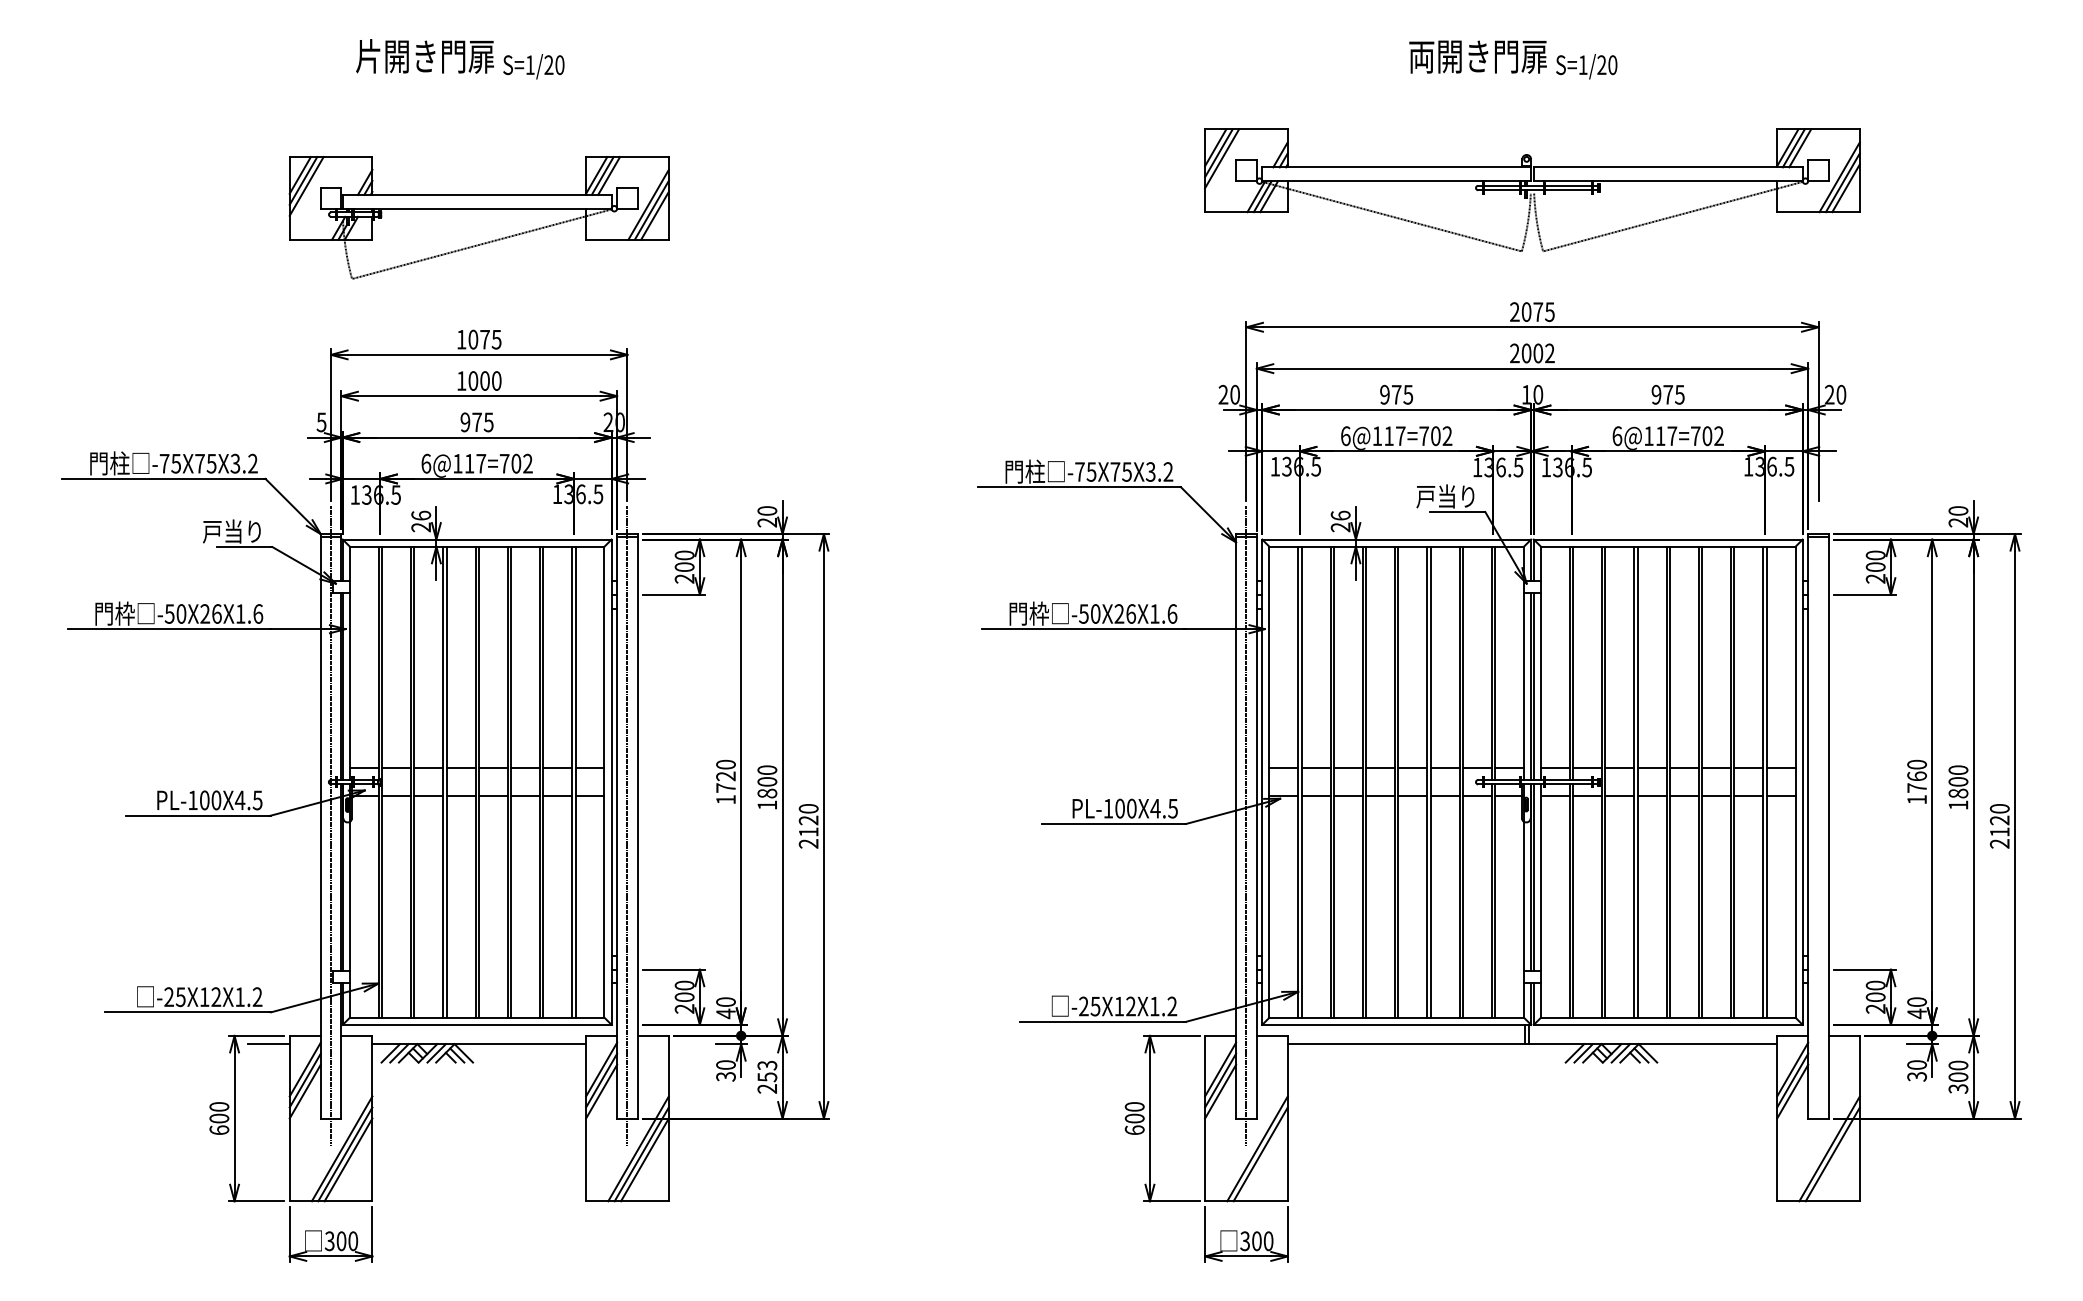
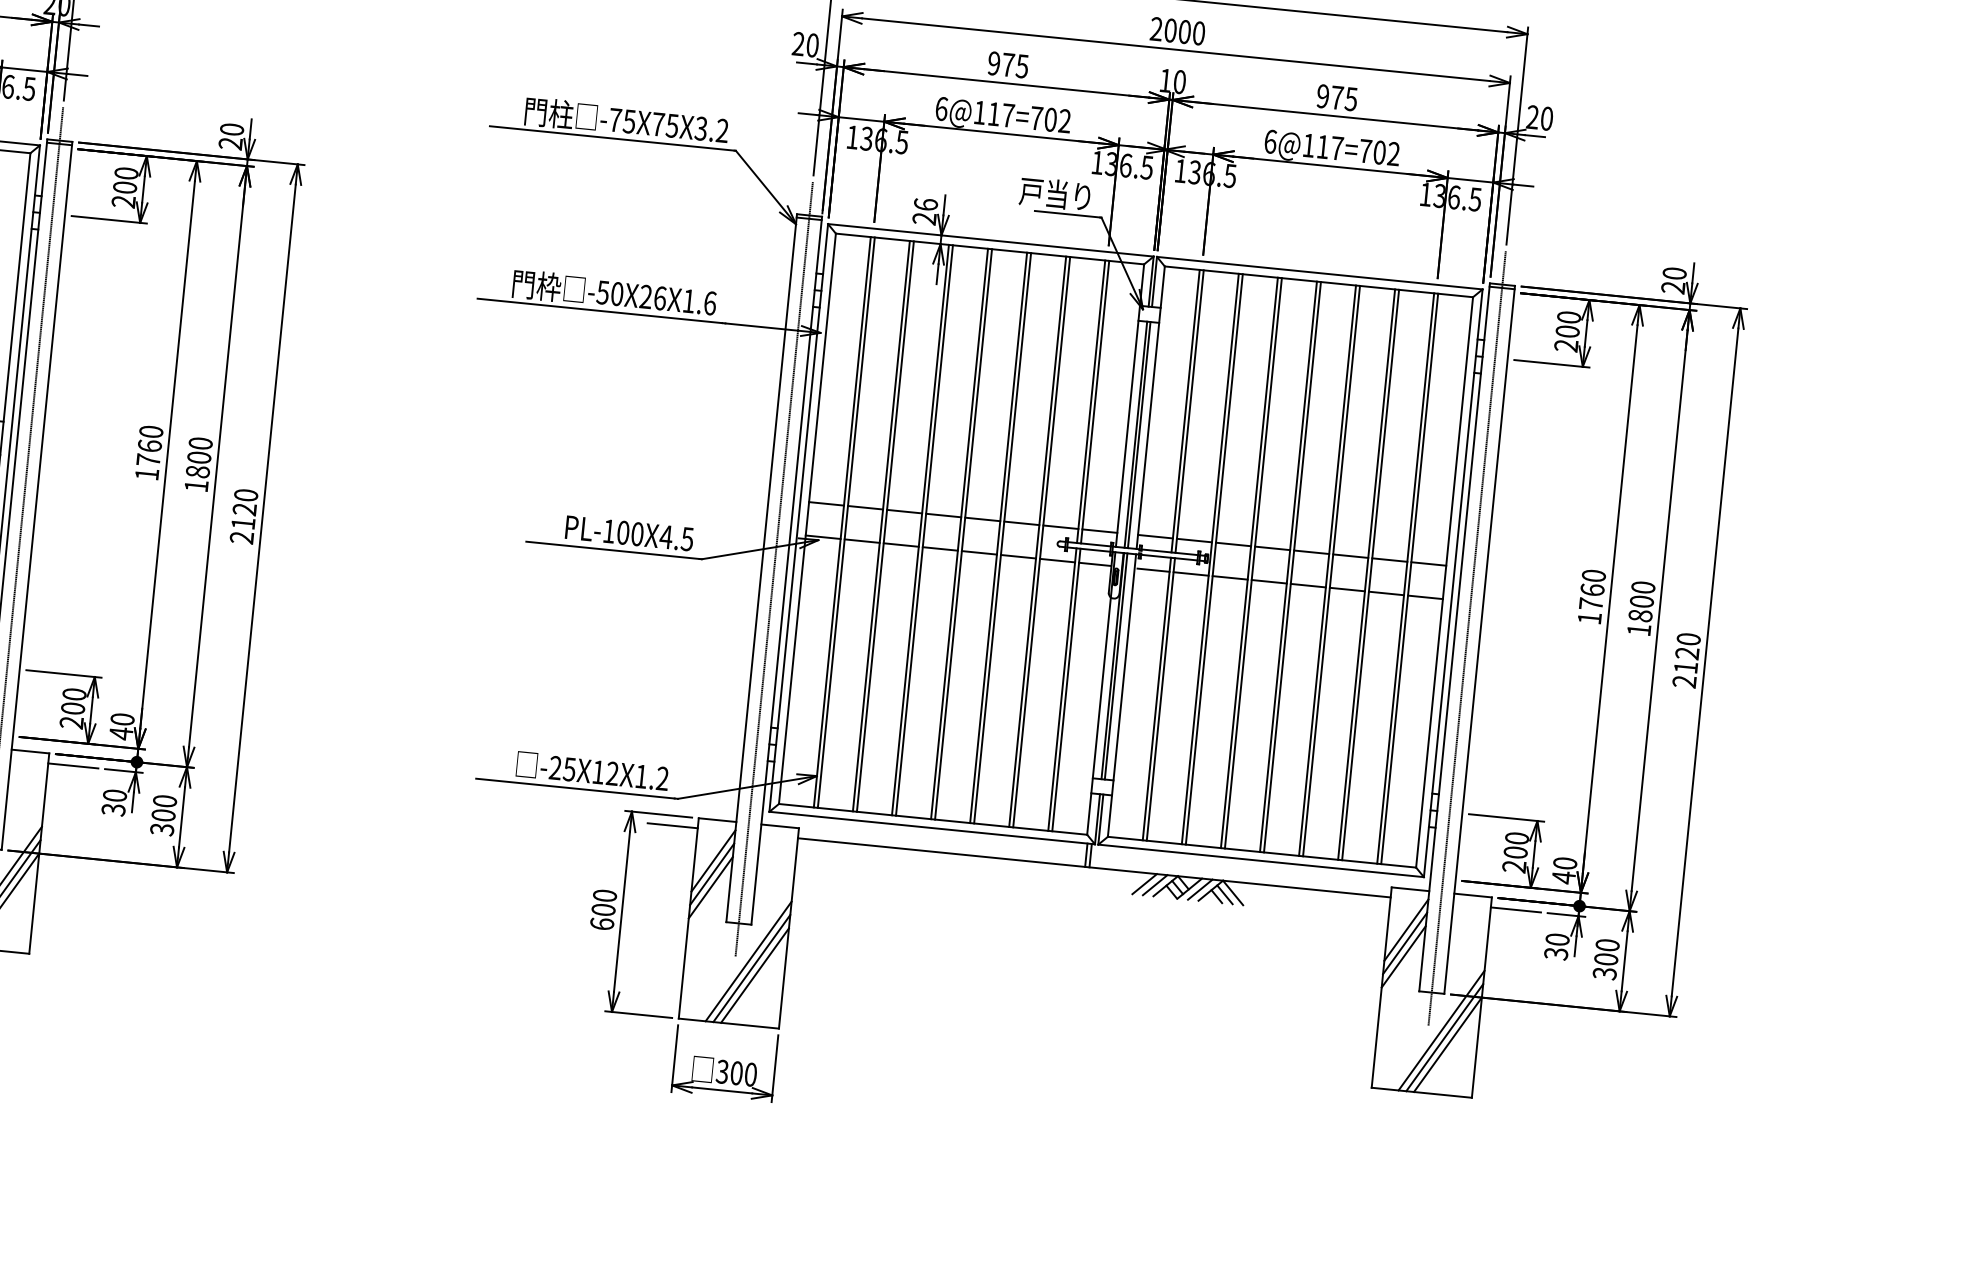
text: (1549, 353) -> (1198, 33), 2002 -> 2000
text: (725, 776) -> (149, 446), 1720 -> 1760
line: (1818, 826) -> (1467, 638), added
line: (689, 1044) -> (73, 766), added
line: (1184, 1044) -> (672, 826), added
line: (1880, 1044) -> (1515, 910), added
text: (767, 1076) -> (163, 814), 253 -> 300
line: (1263, 1159) -> (754, 975), added
line: (1835, 1159) -> (1447, 1044), added

